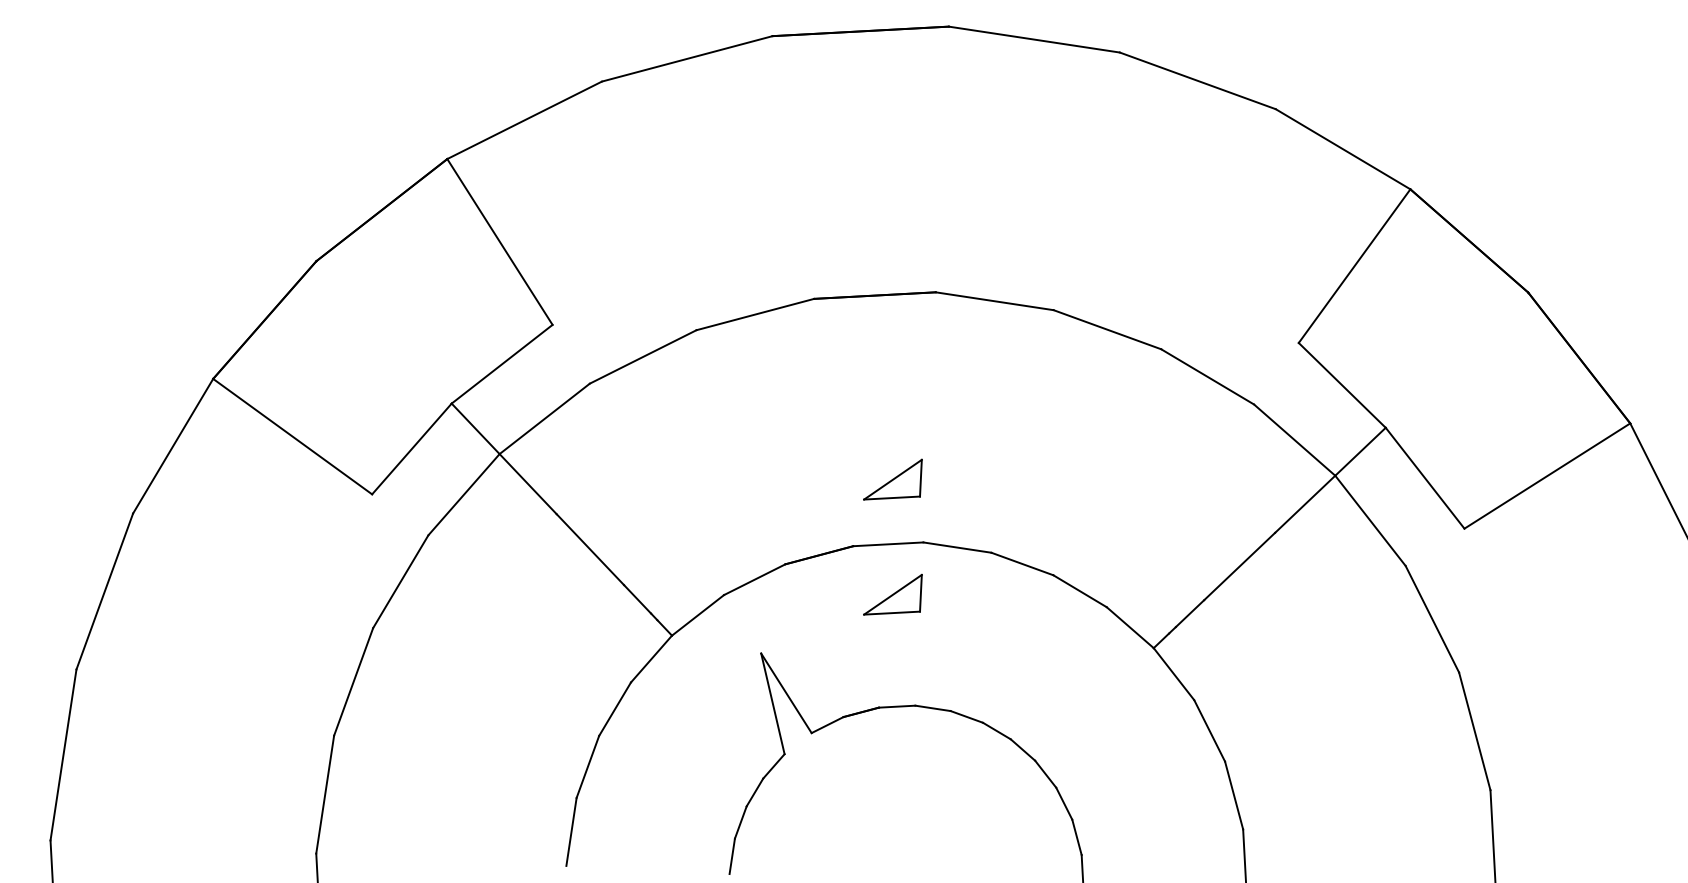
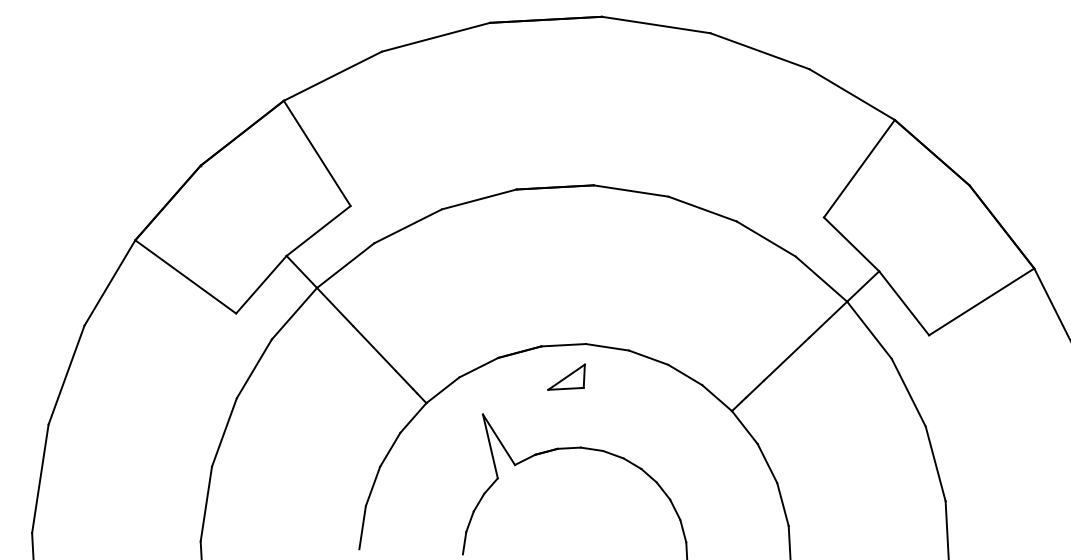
part: (892, 478) -> (566, 303), removed

